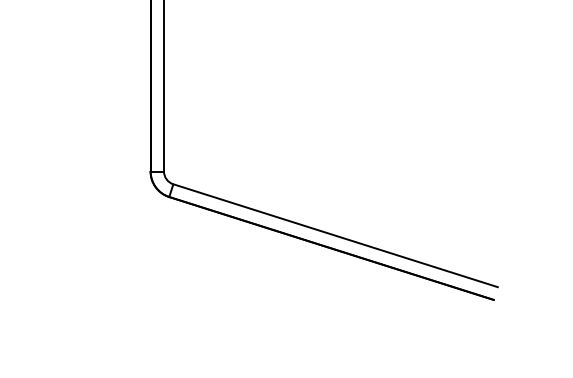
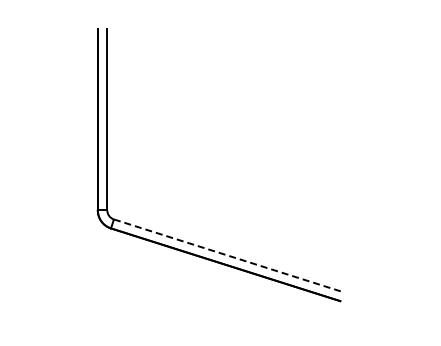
line: (336, 235) -> (229, 255), solid -> dashed

